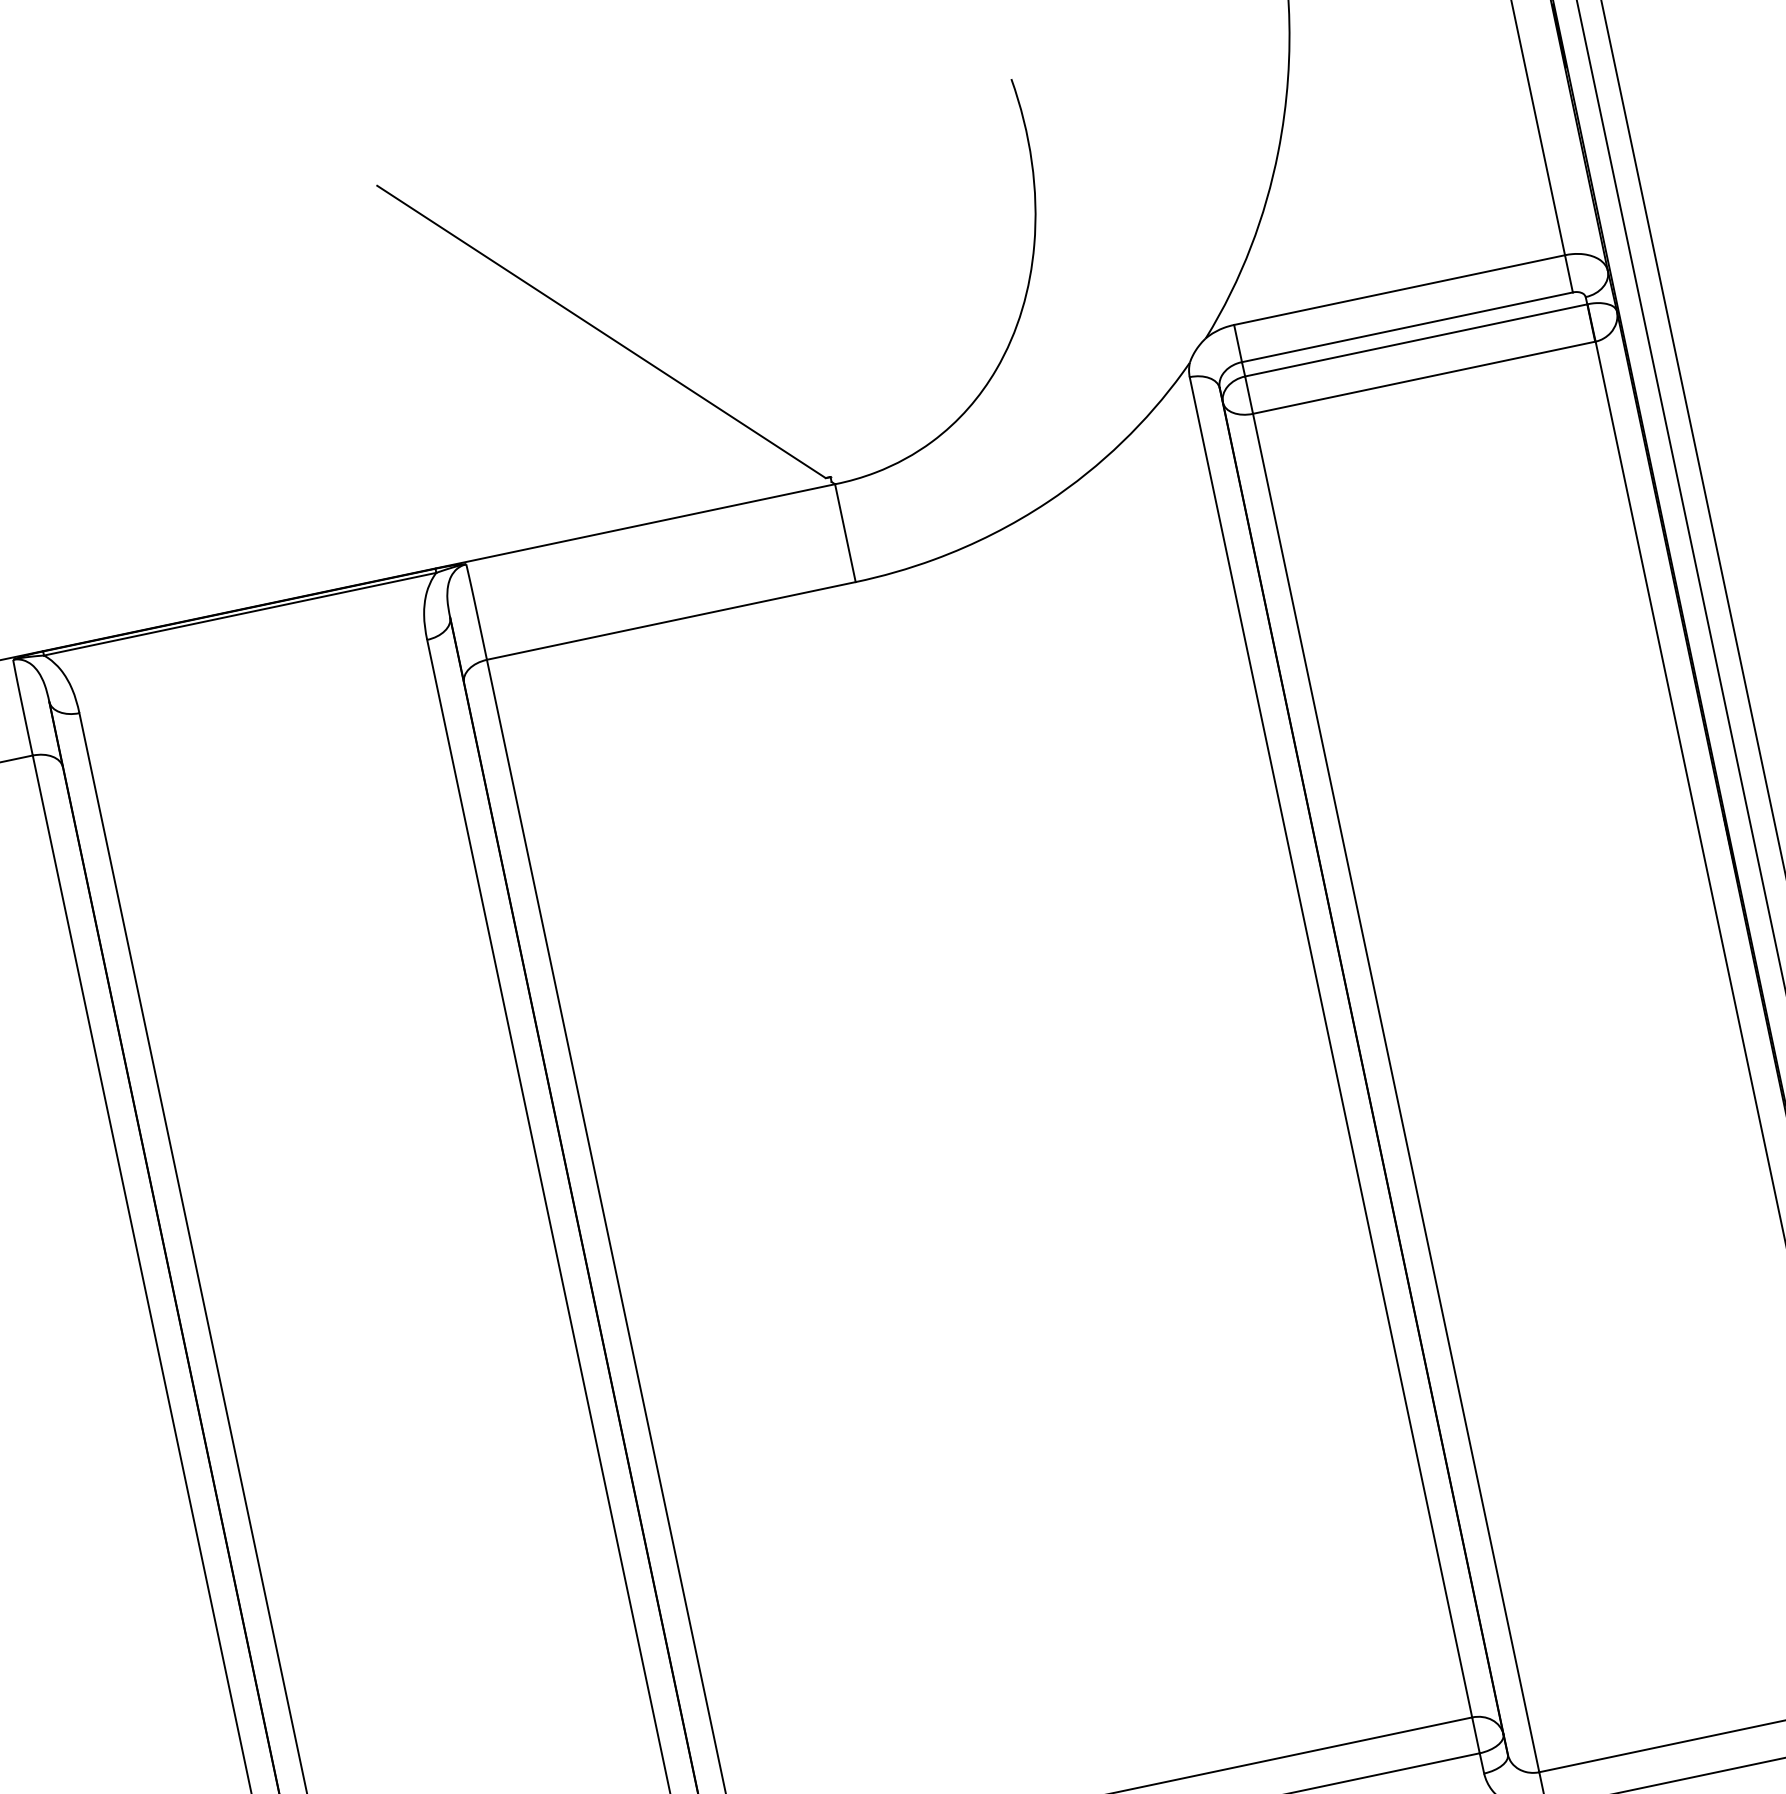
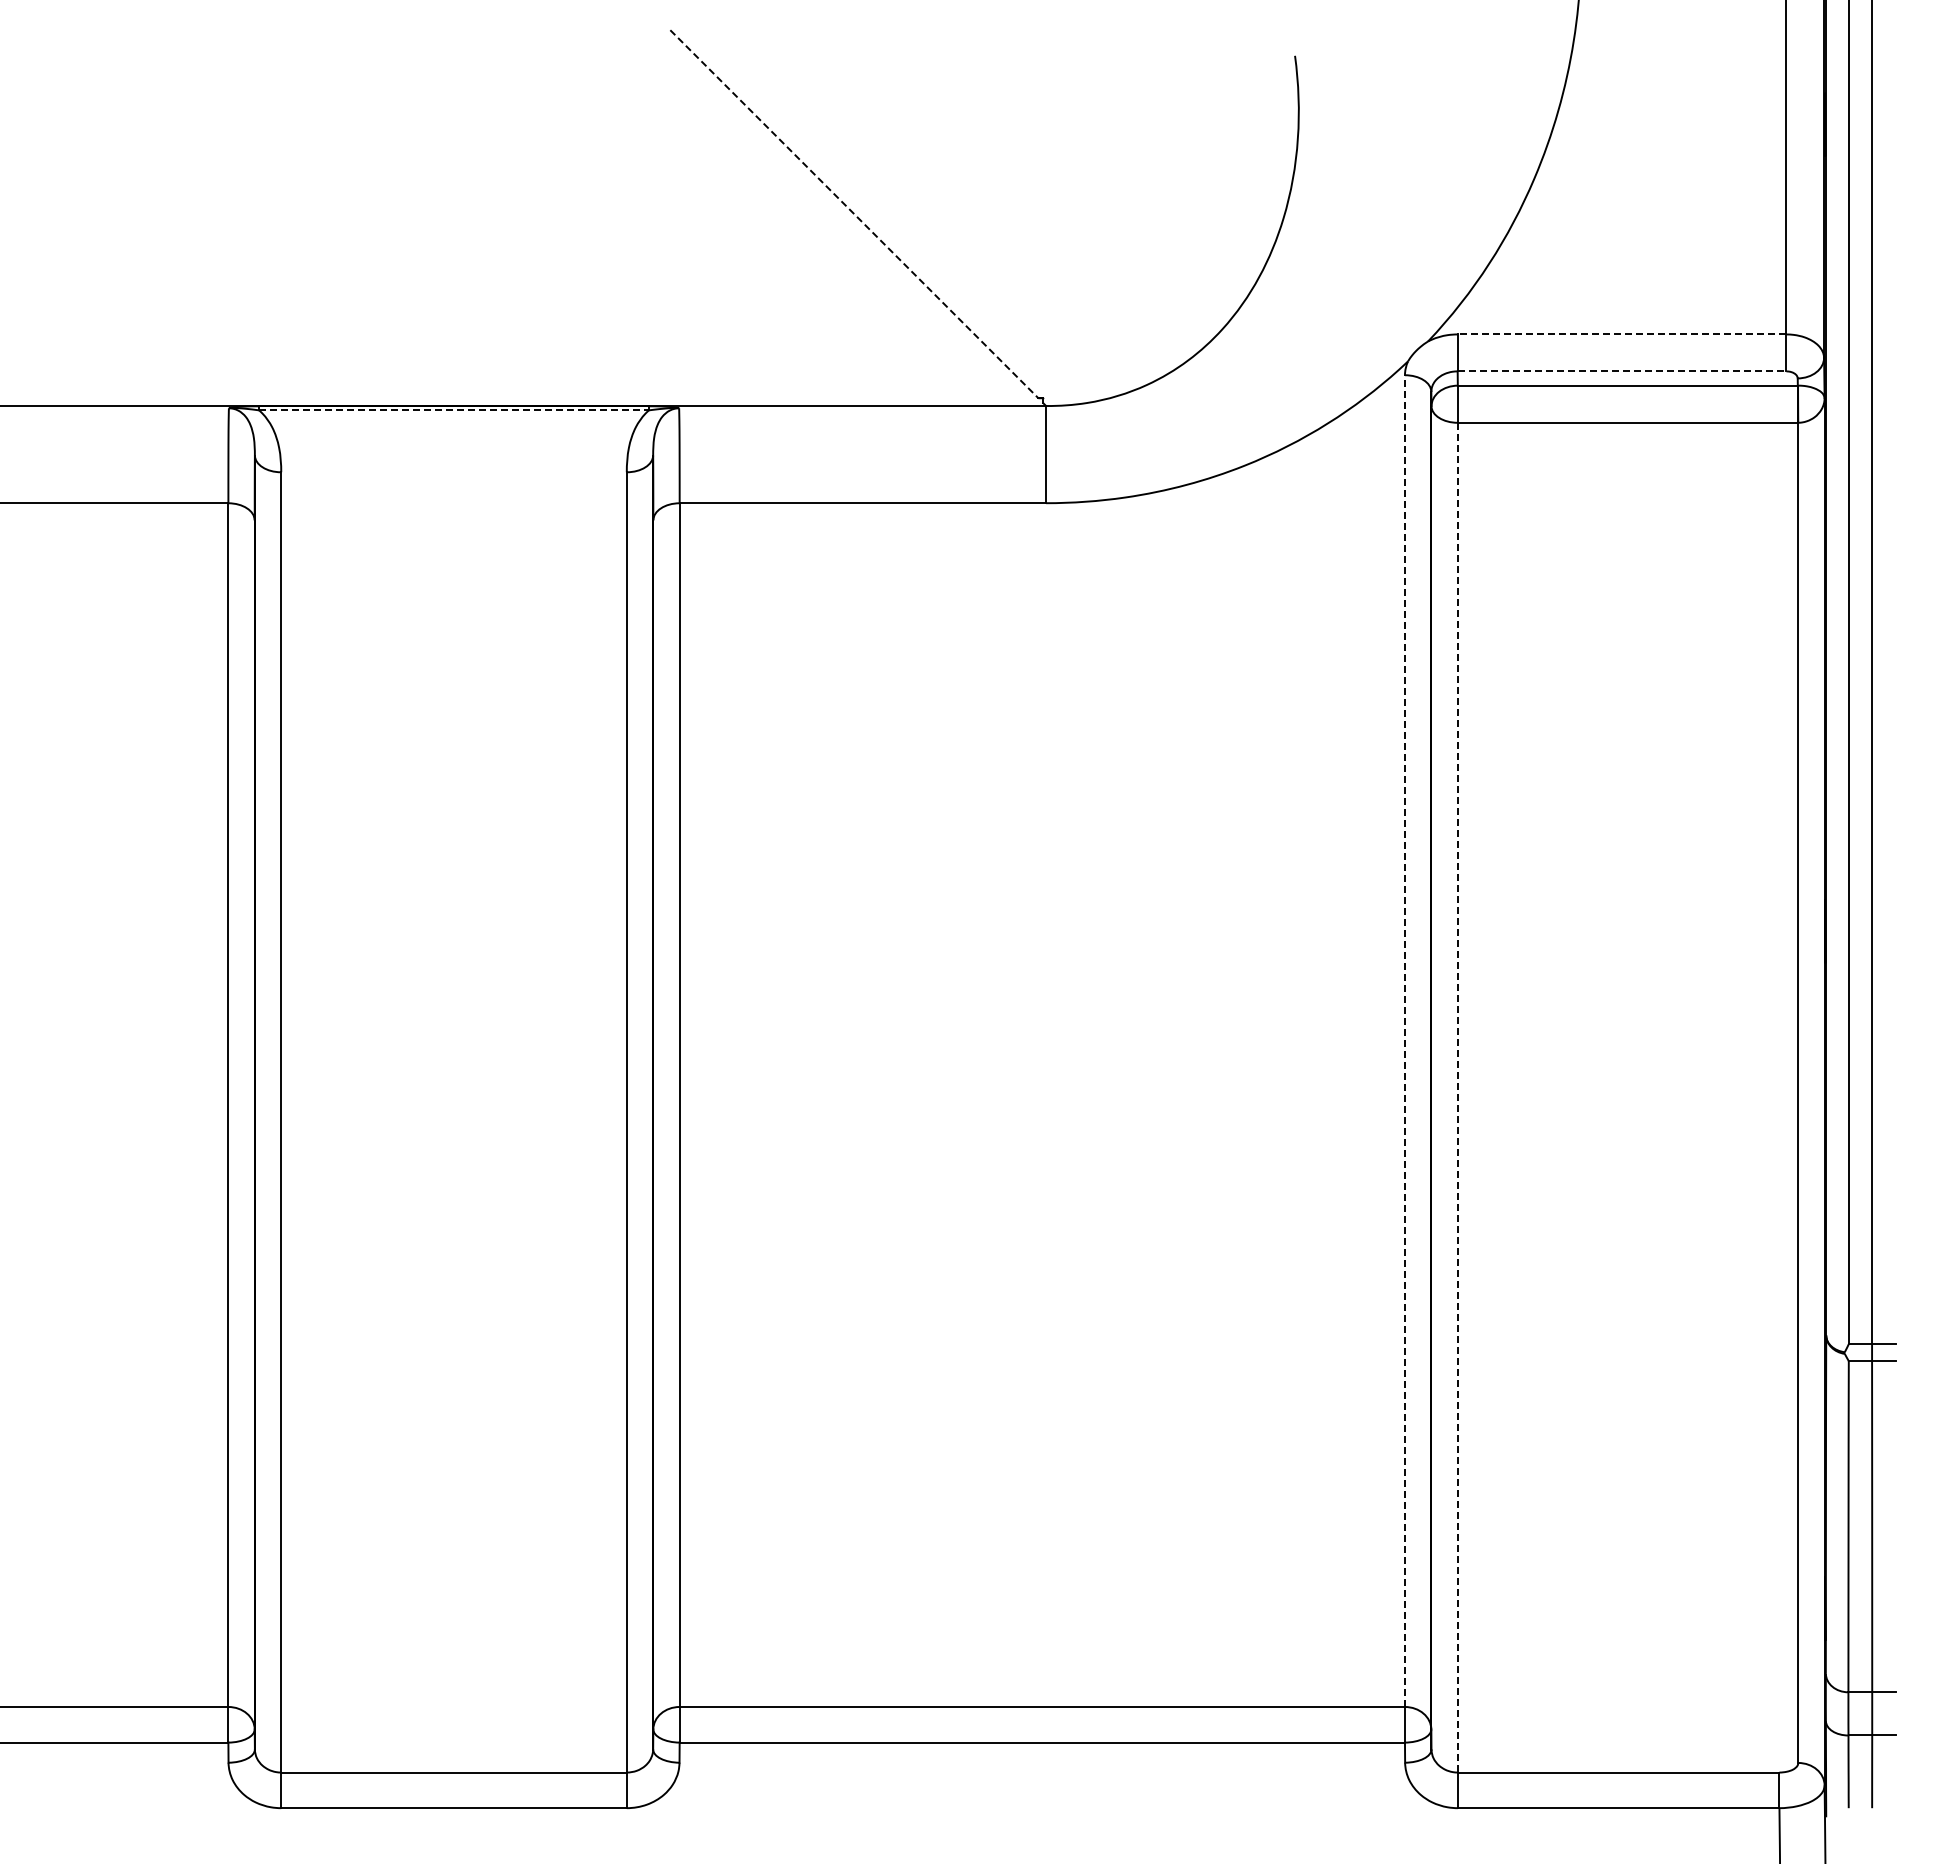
line: (1399, 290) -> (1621, 334), solid -> dashed
line: (1407, 327) -> (1622, 371), solid -> dashed
line: (601, 332) -> (854, 214), solid -> dashed
line: (240, 614) -> (454, 410), solid -> dashed
line: (1330, 1047) -> (1404, 1041), solid -> dashed
line: (1395, 1092) -> (1457, 1097), solid -> dashed

